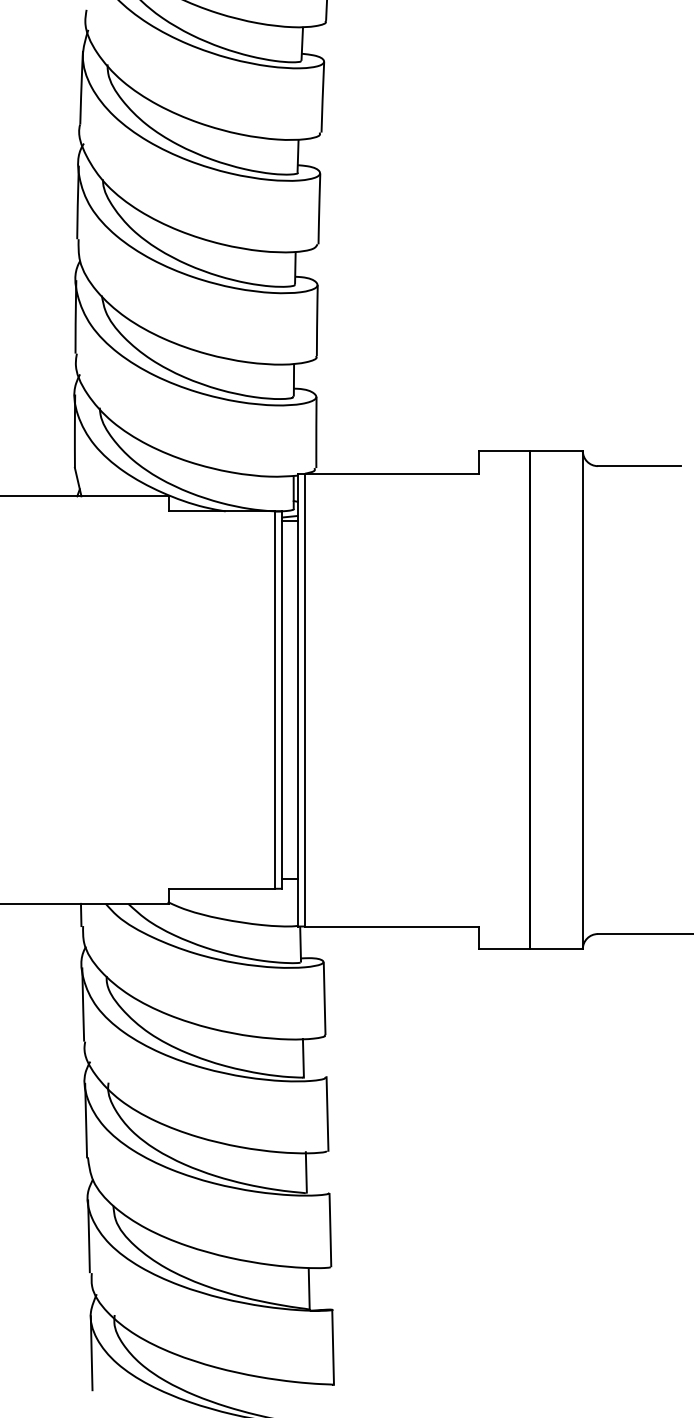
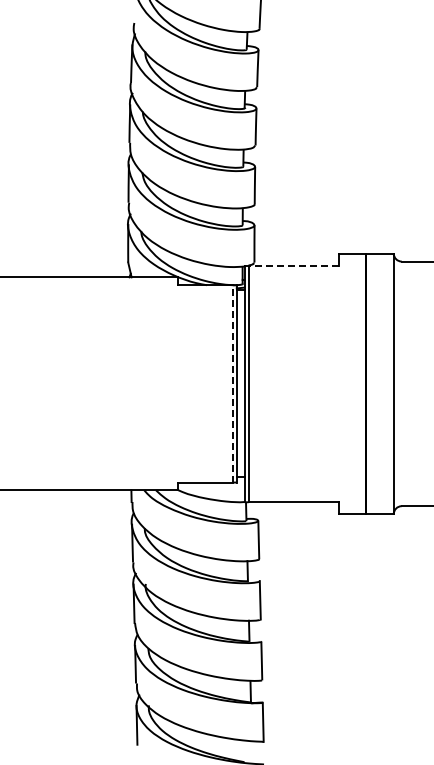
line: (391, 473) -> (293, 265), solid -> dashed
line: (274, 699) -> (232, 383), solid -> dashed

